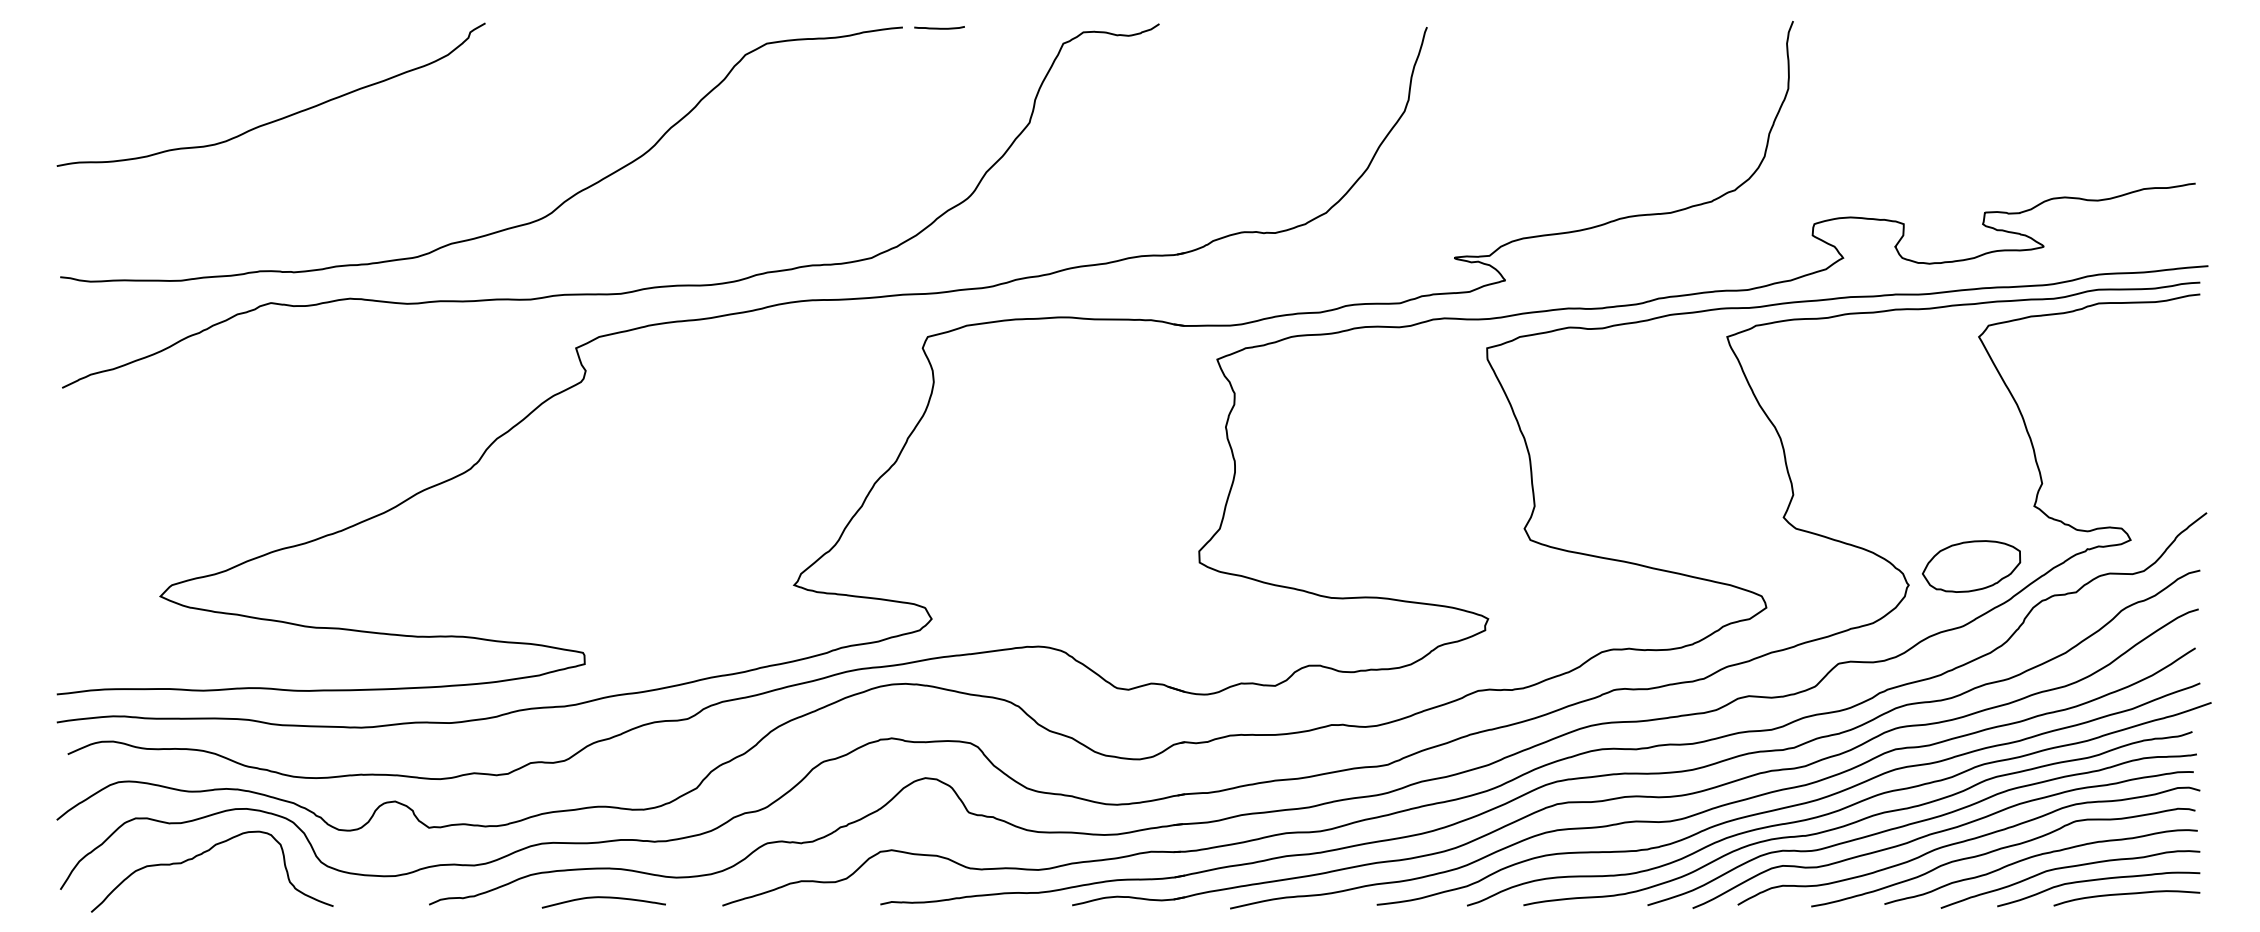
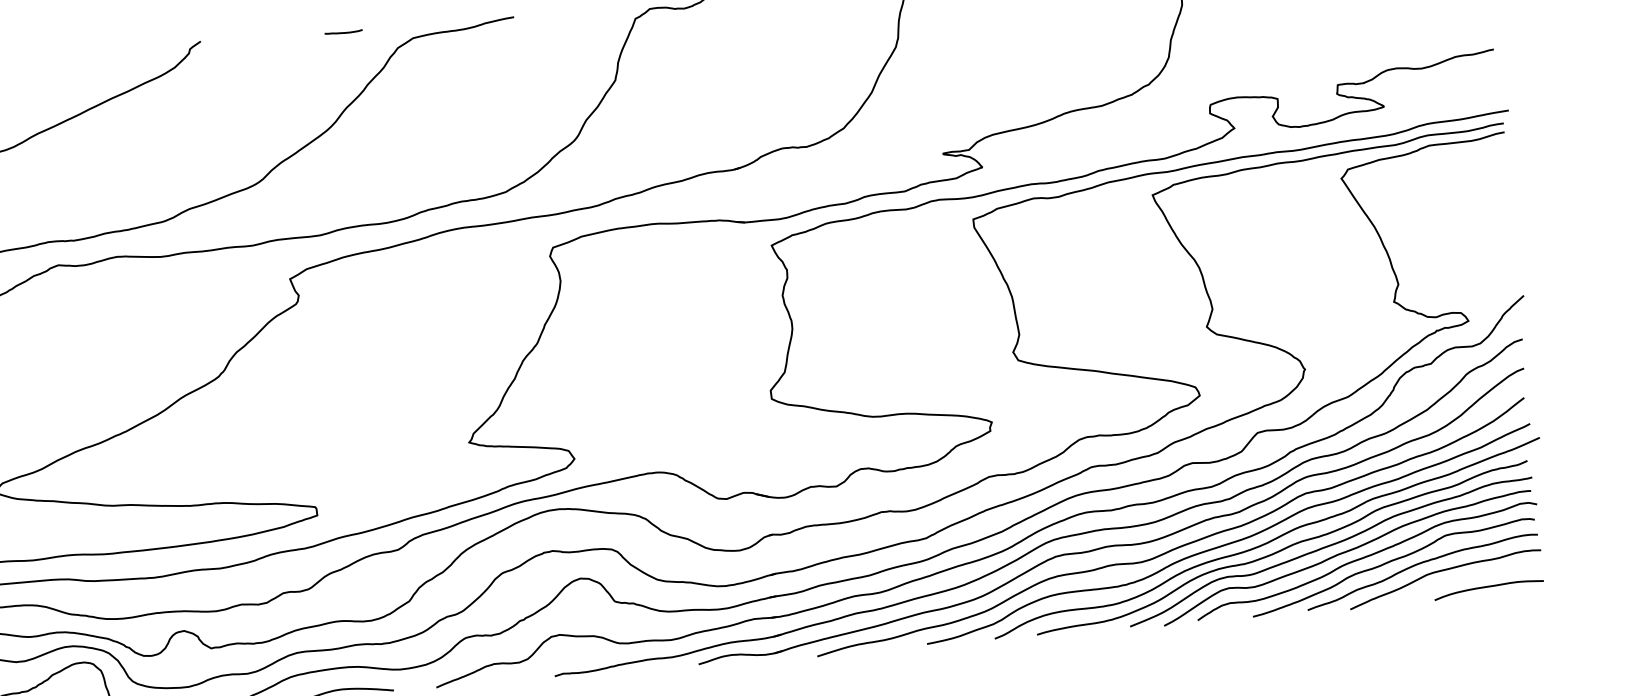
line: (939, 27) -> (343, 32), moved
part: (1971, 566) -> (1350, 351), removed
curve: (2098, 880) -> (1466, 578), removed

